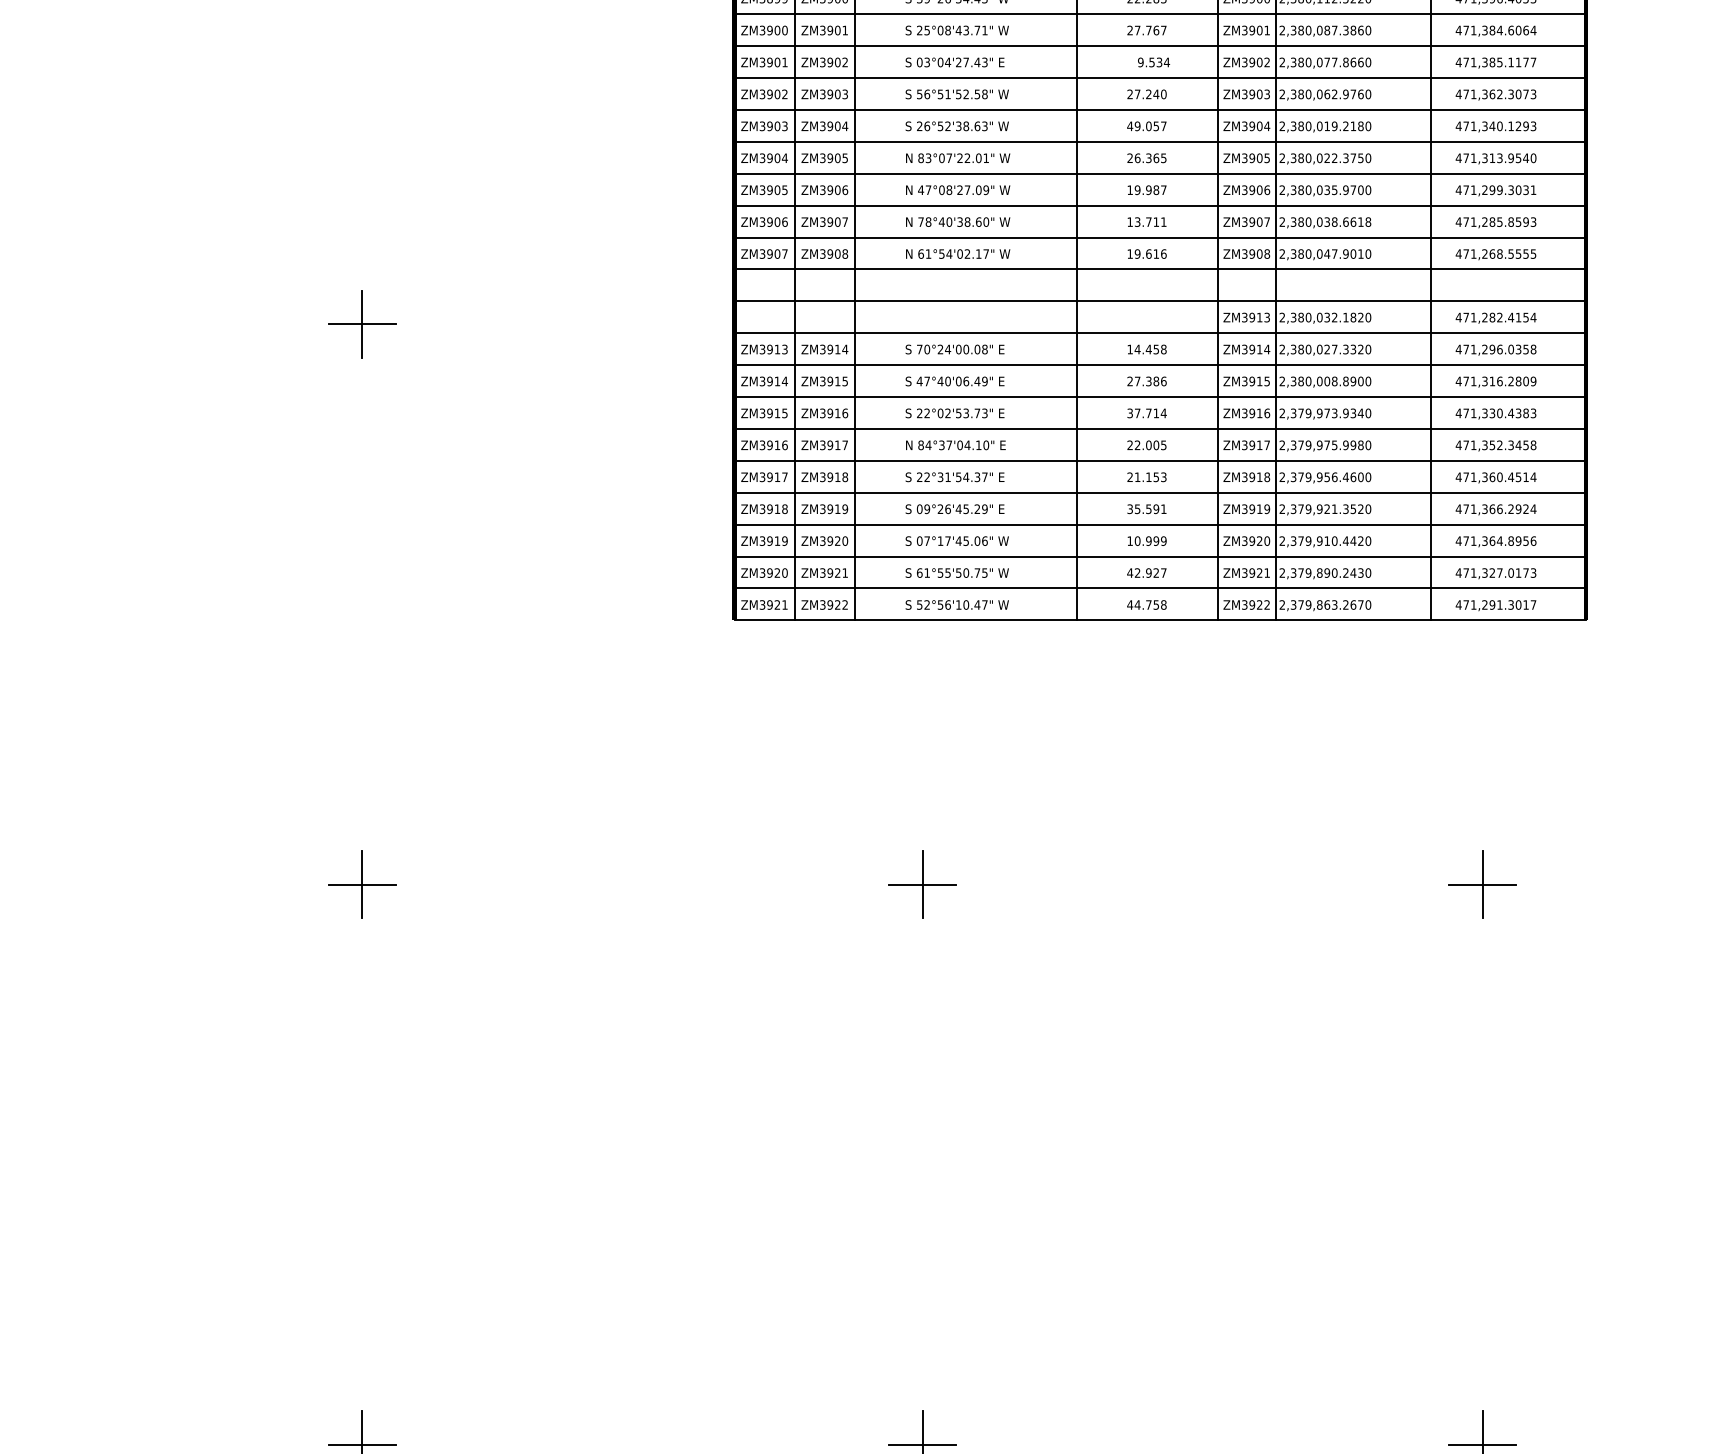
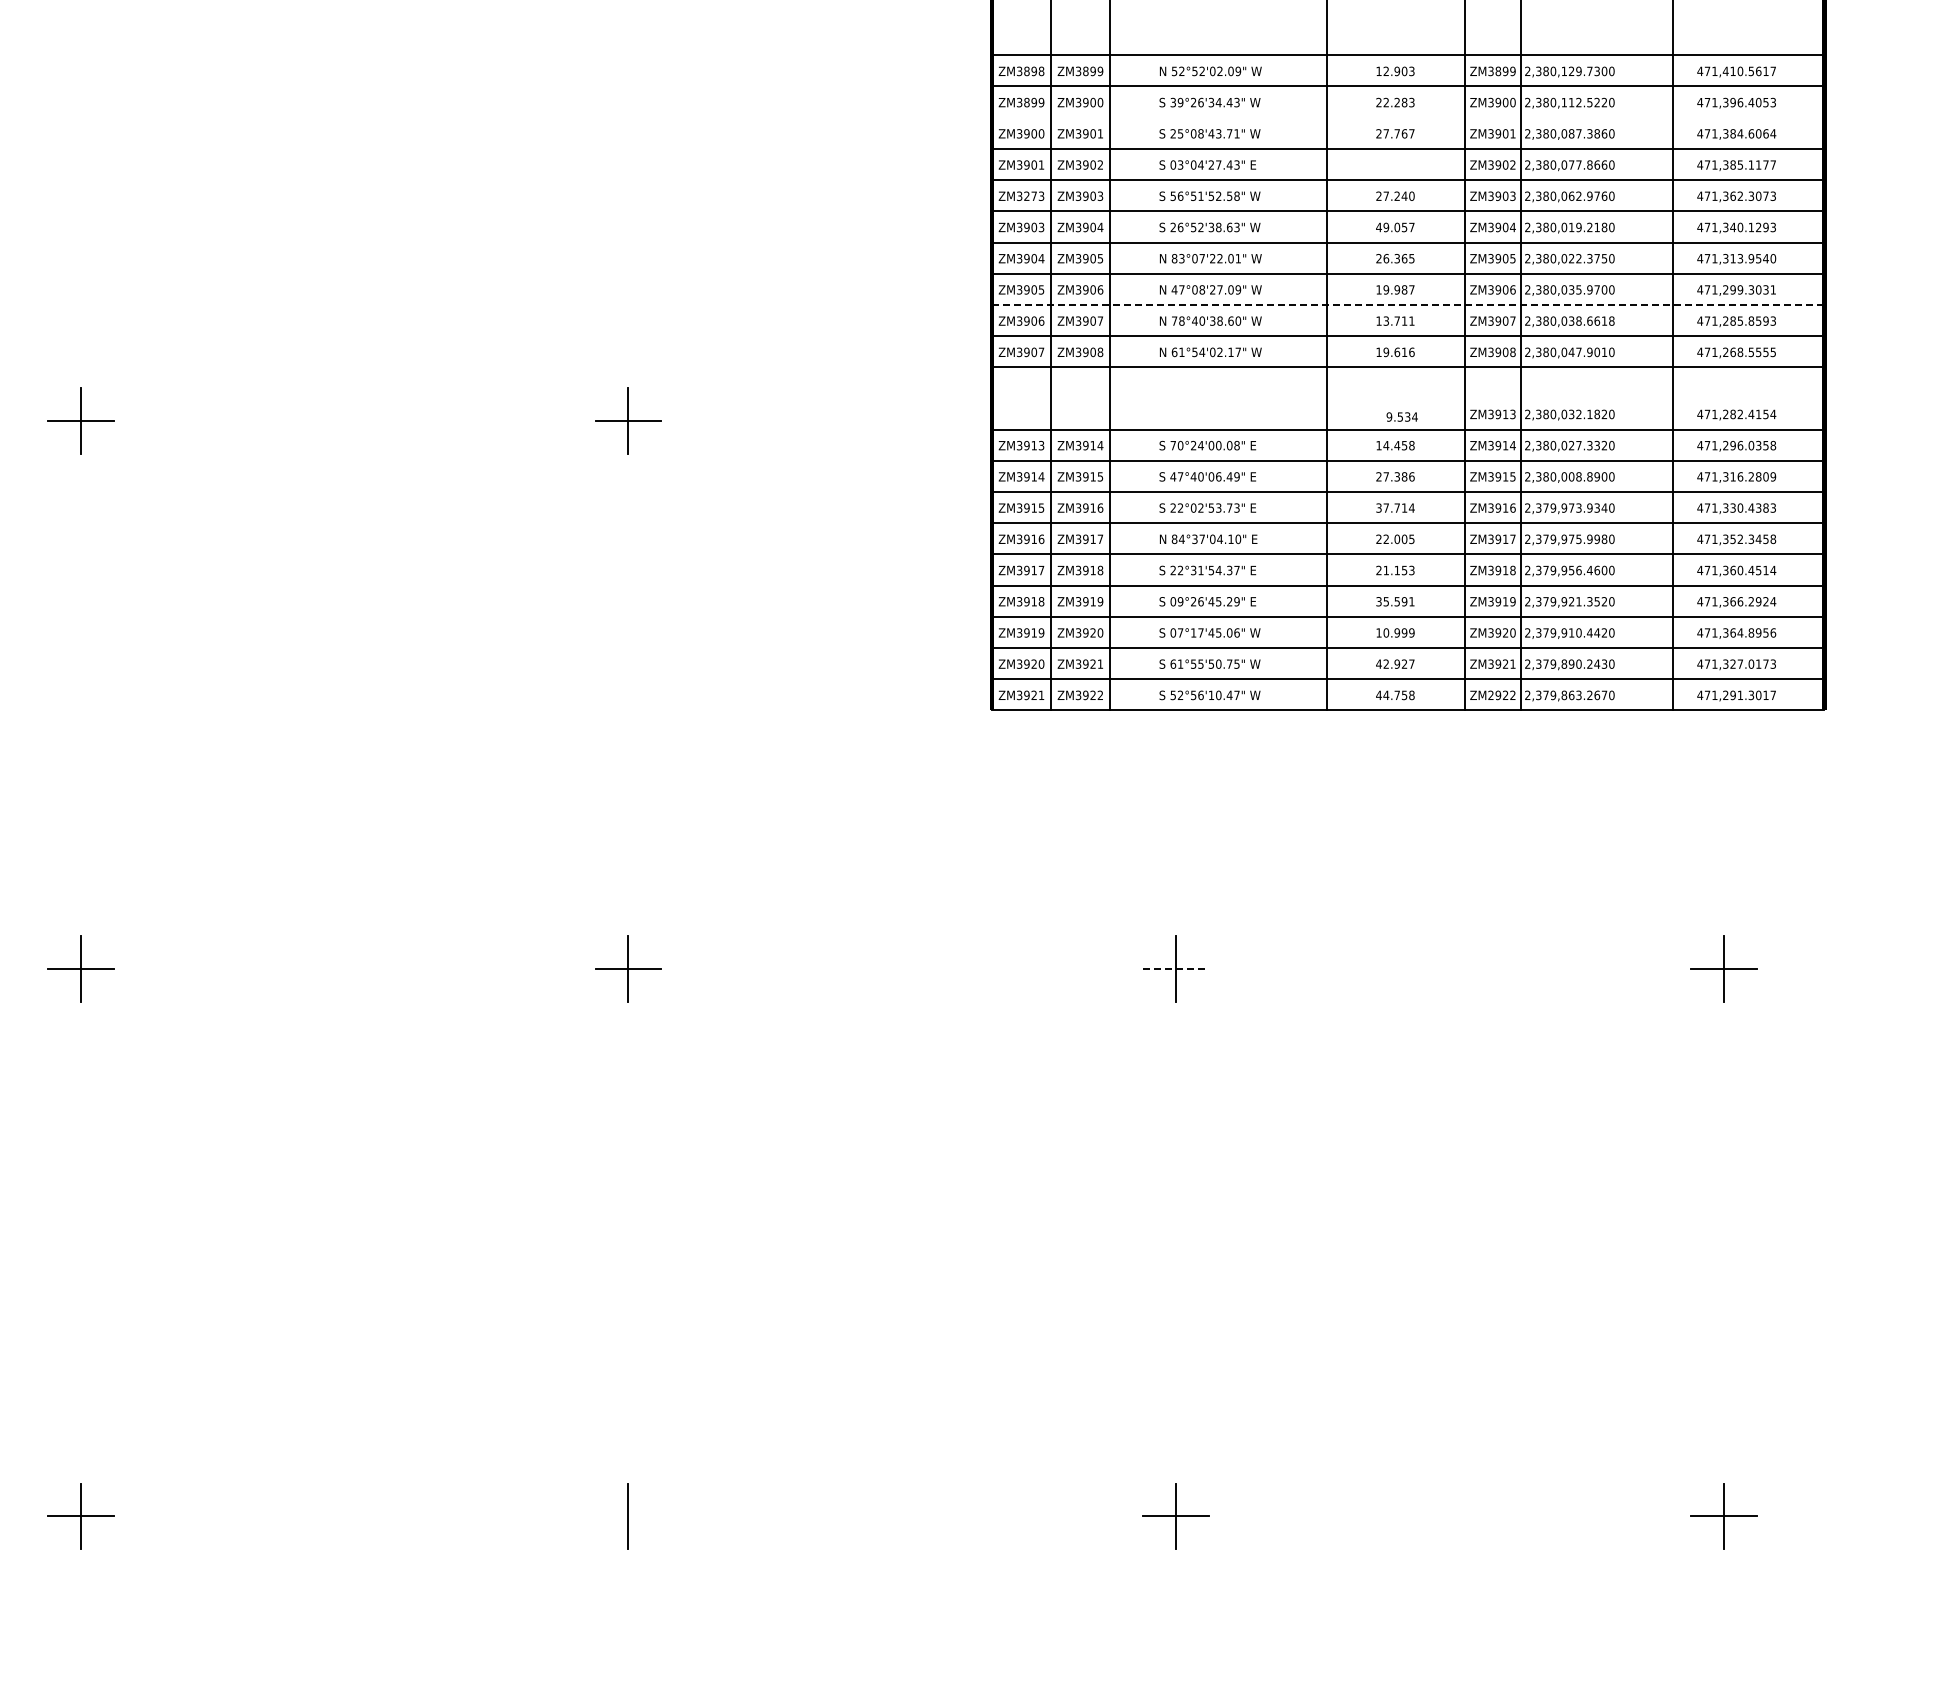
line: (1160, 13) -> (1408, 117), removed
text: (1153, 61) -> (1401, 416), moved
text: (777, 93) -> (1034, 195), ZM3902 -> ZM3273
line: (1160, 205) -> (1408, 304), solid -> dashed
line: (1160, 301) -> (1408, 398), removed
text: (1244, 605) -> (1490, 695), ZM3922 -> ZM2922
line: (923, 884) -> (1176, 968), solid -> dashed
line: (362, 1445) -> (628, 1516), removed

